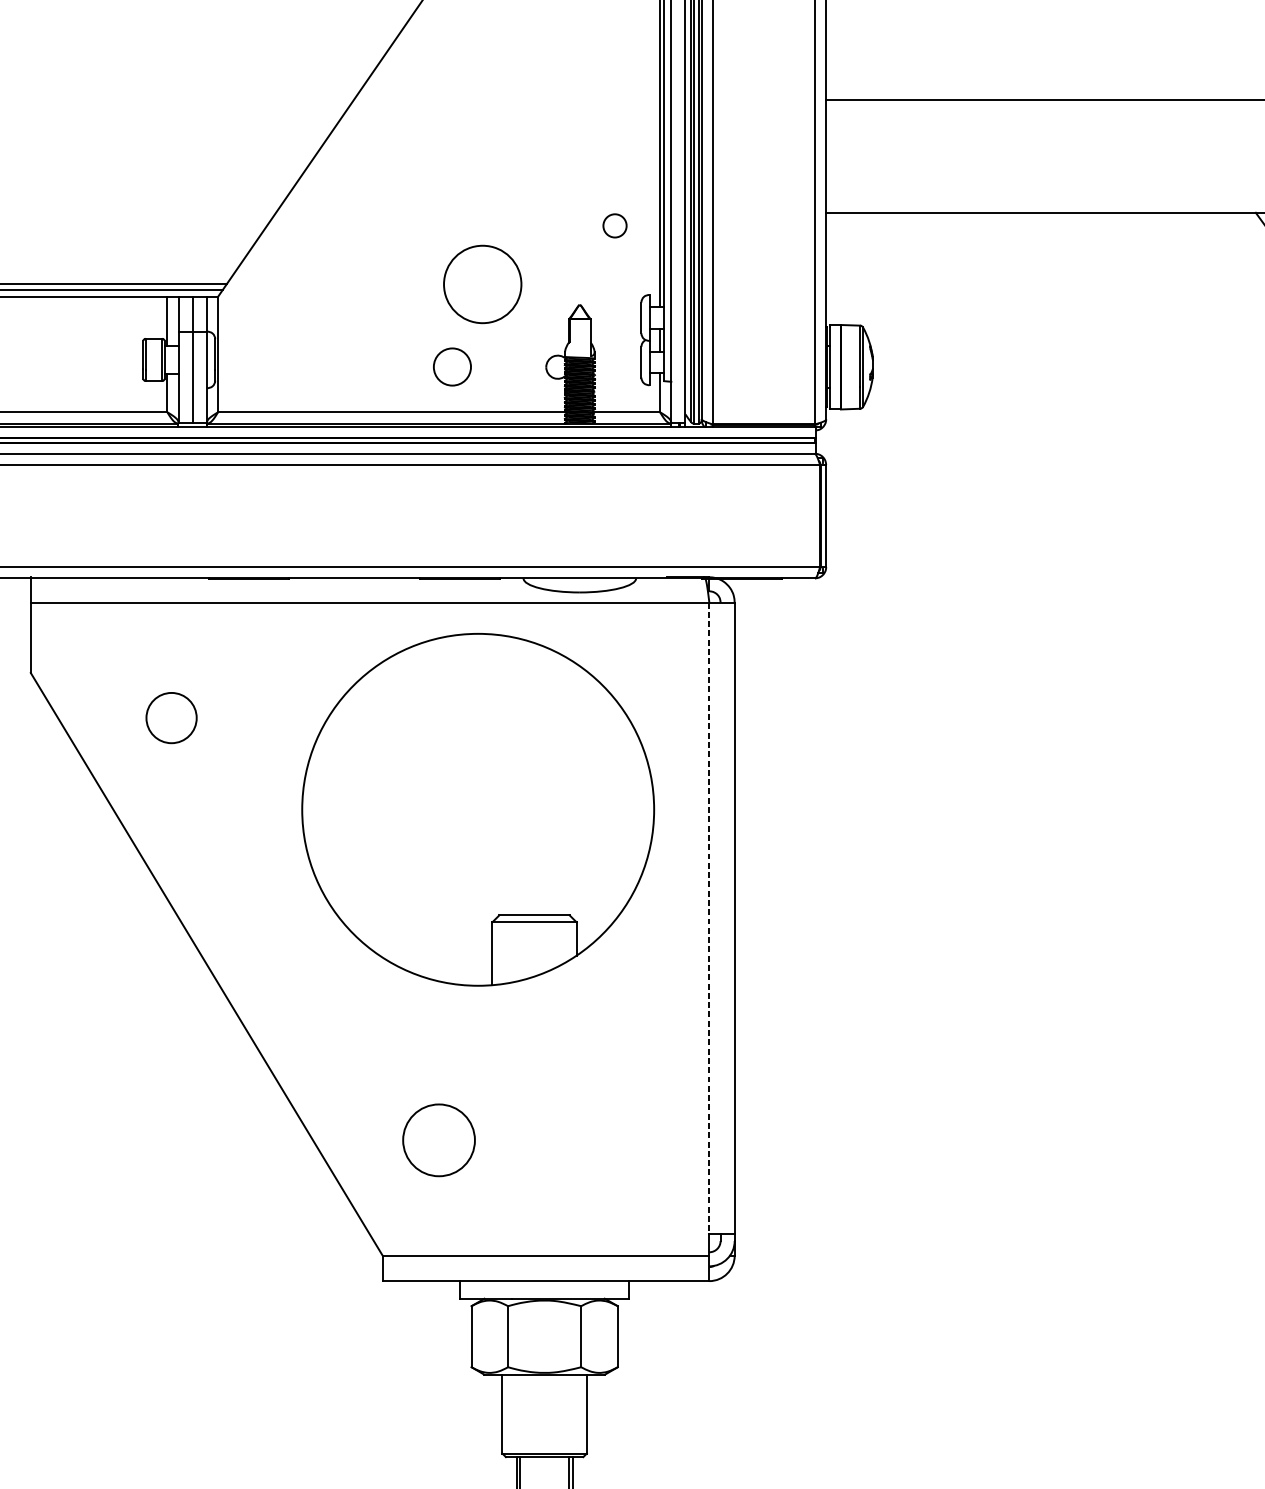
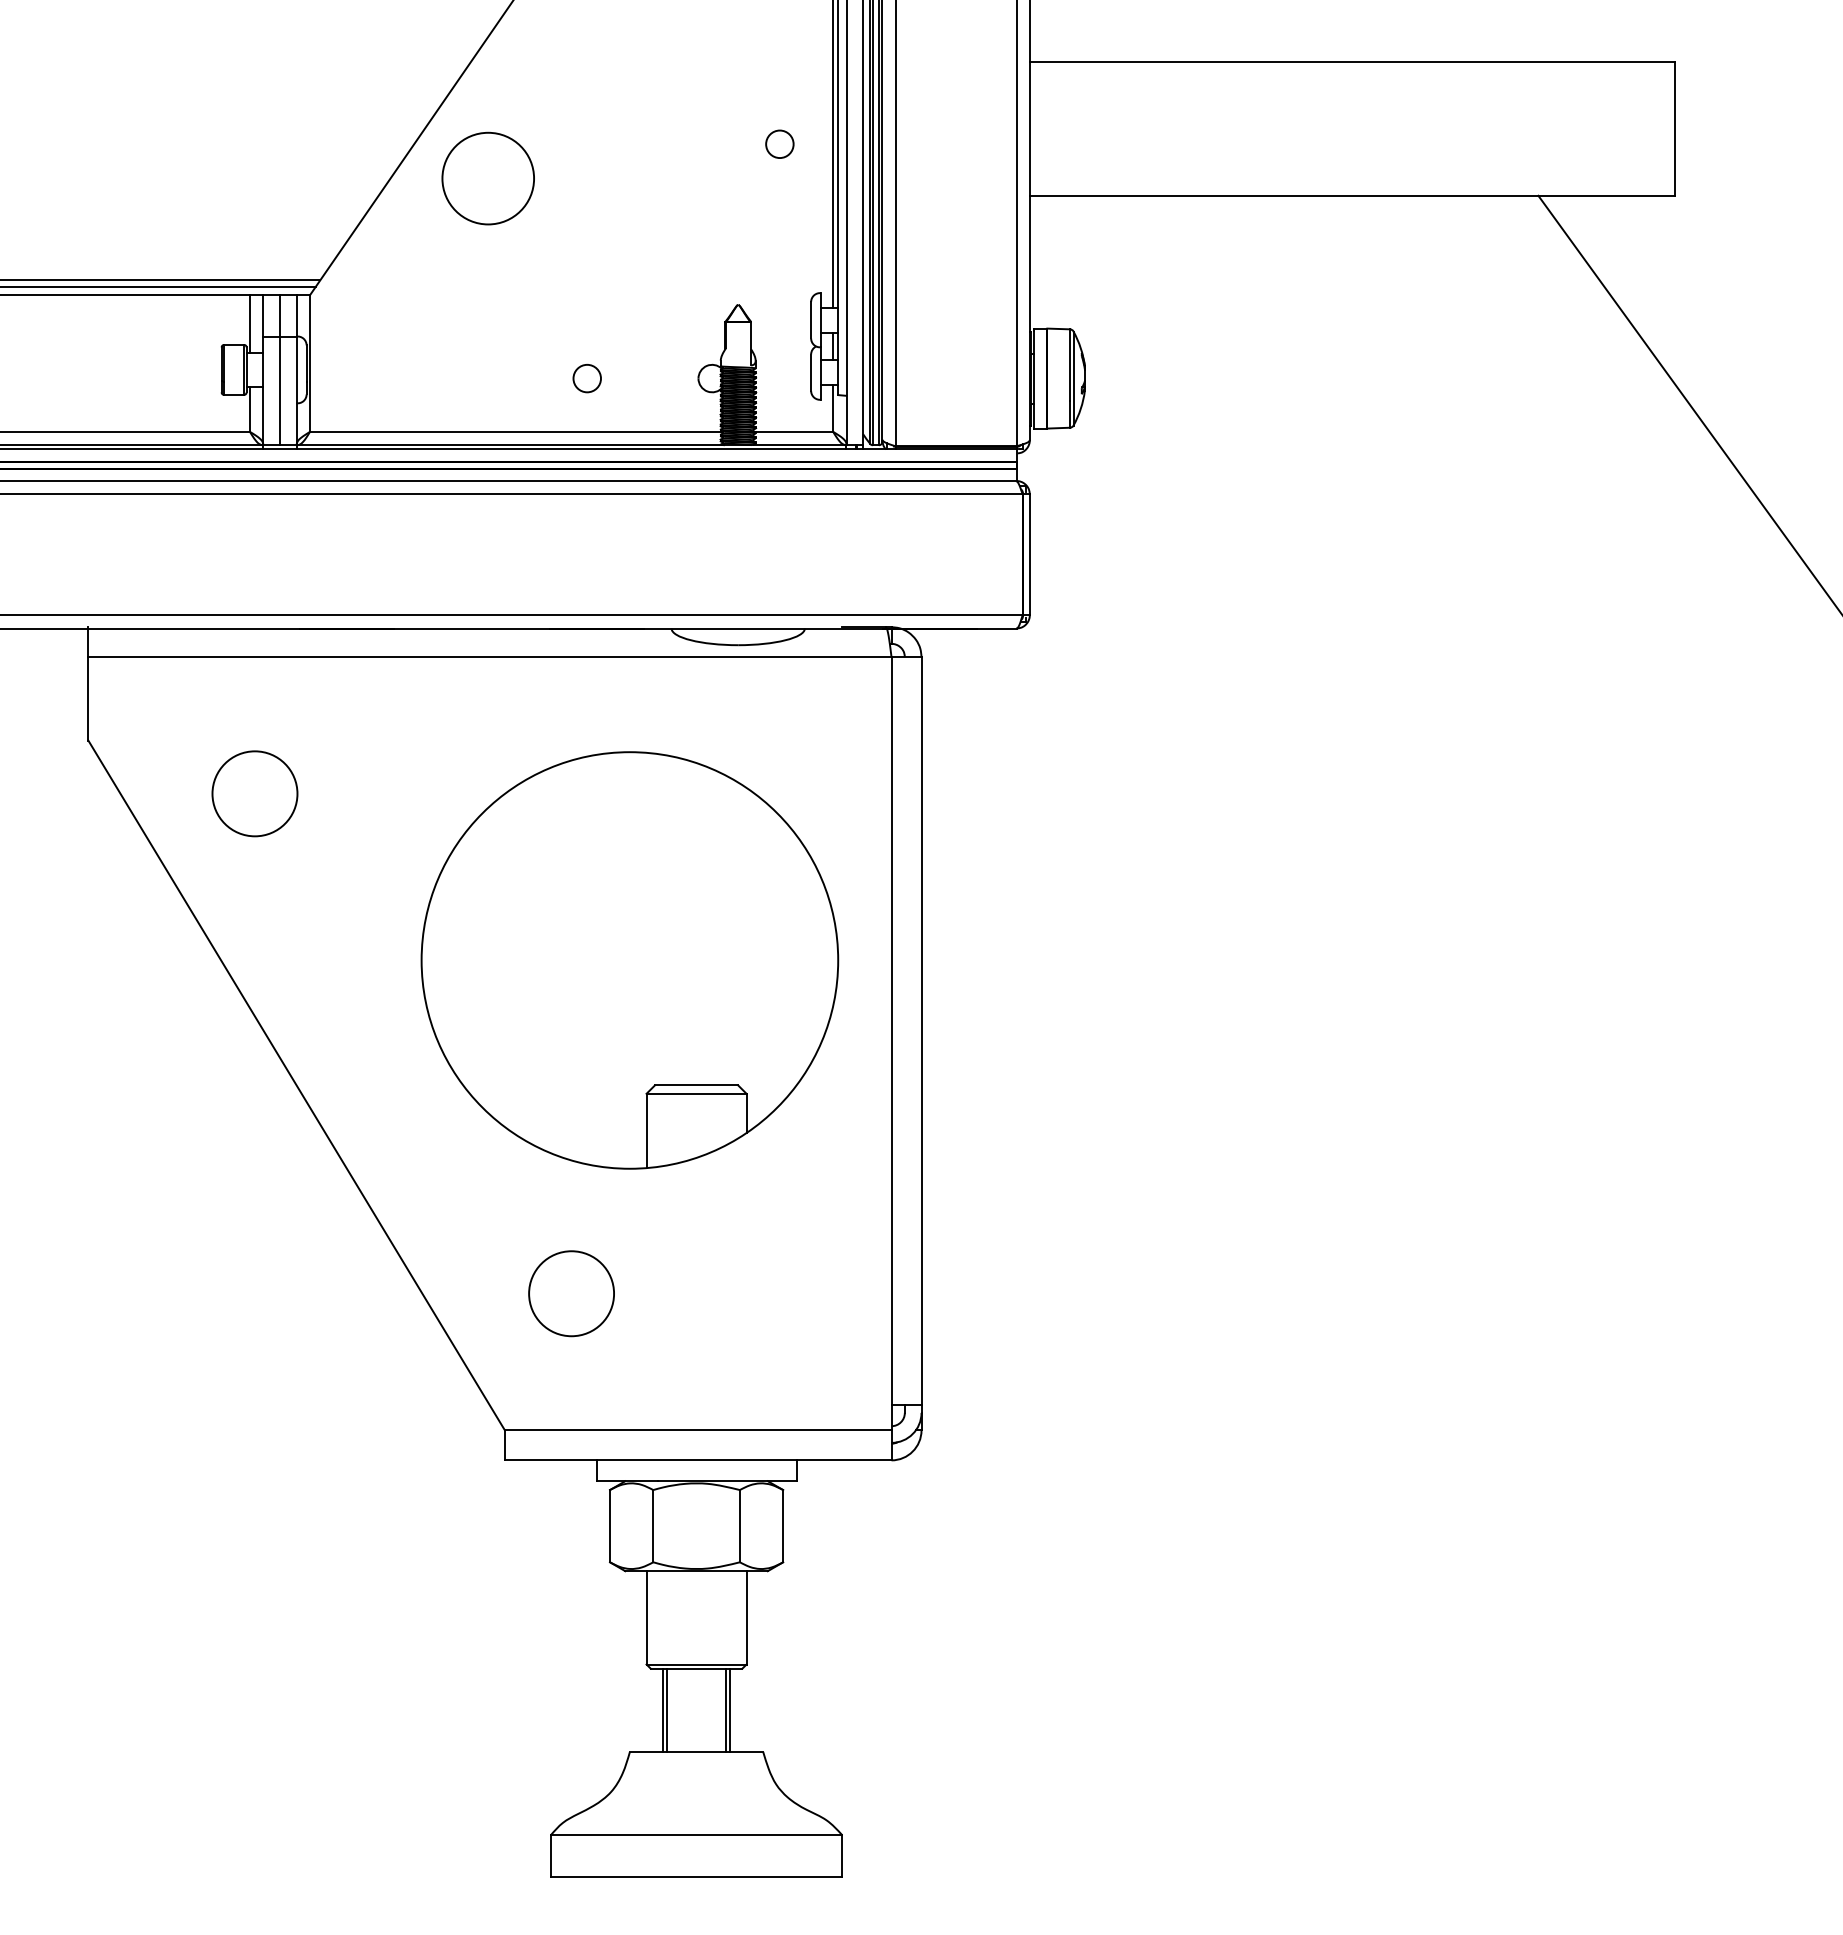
circle: (614, 225) -> (779, 143), moved
circle: (482, 284) -> (487, 178), moved
circle: (451, 367) -> (586, 378), size x0.62
circle: (171, 717) -> (254, 793), size x1.43
part: (477, 809) -> (629, 960), moved
line: (709, 917) -> (891, 1030), dashed -> solid

